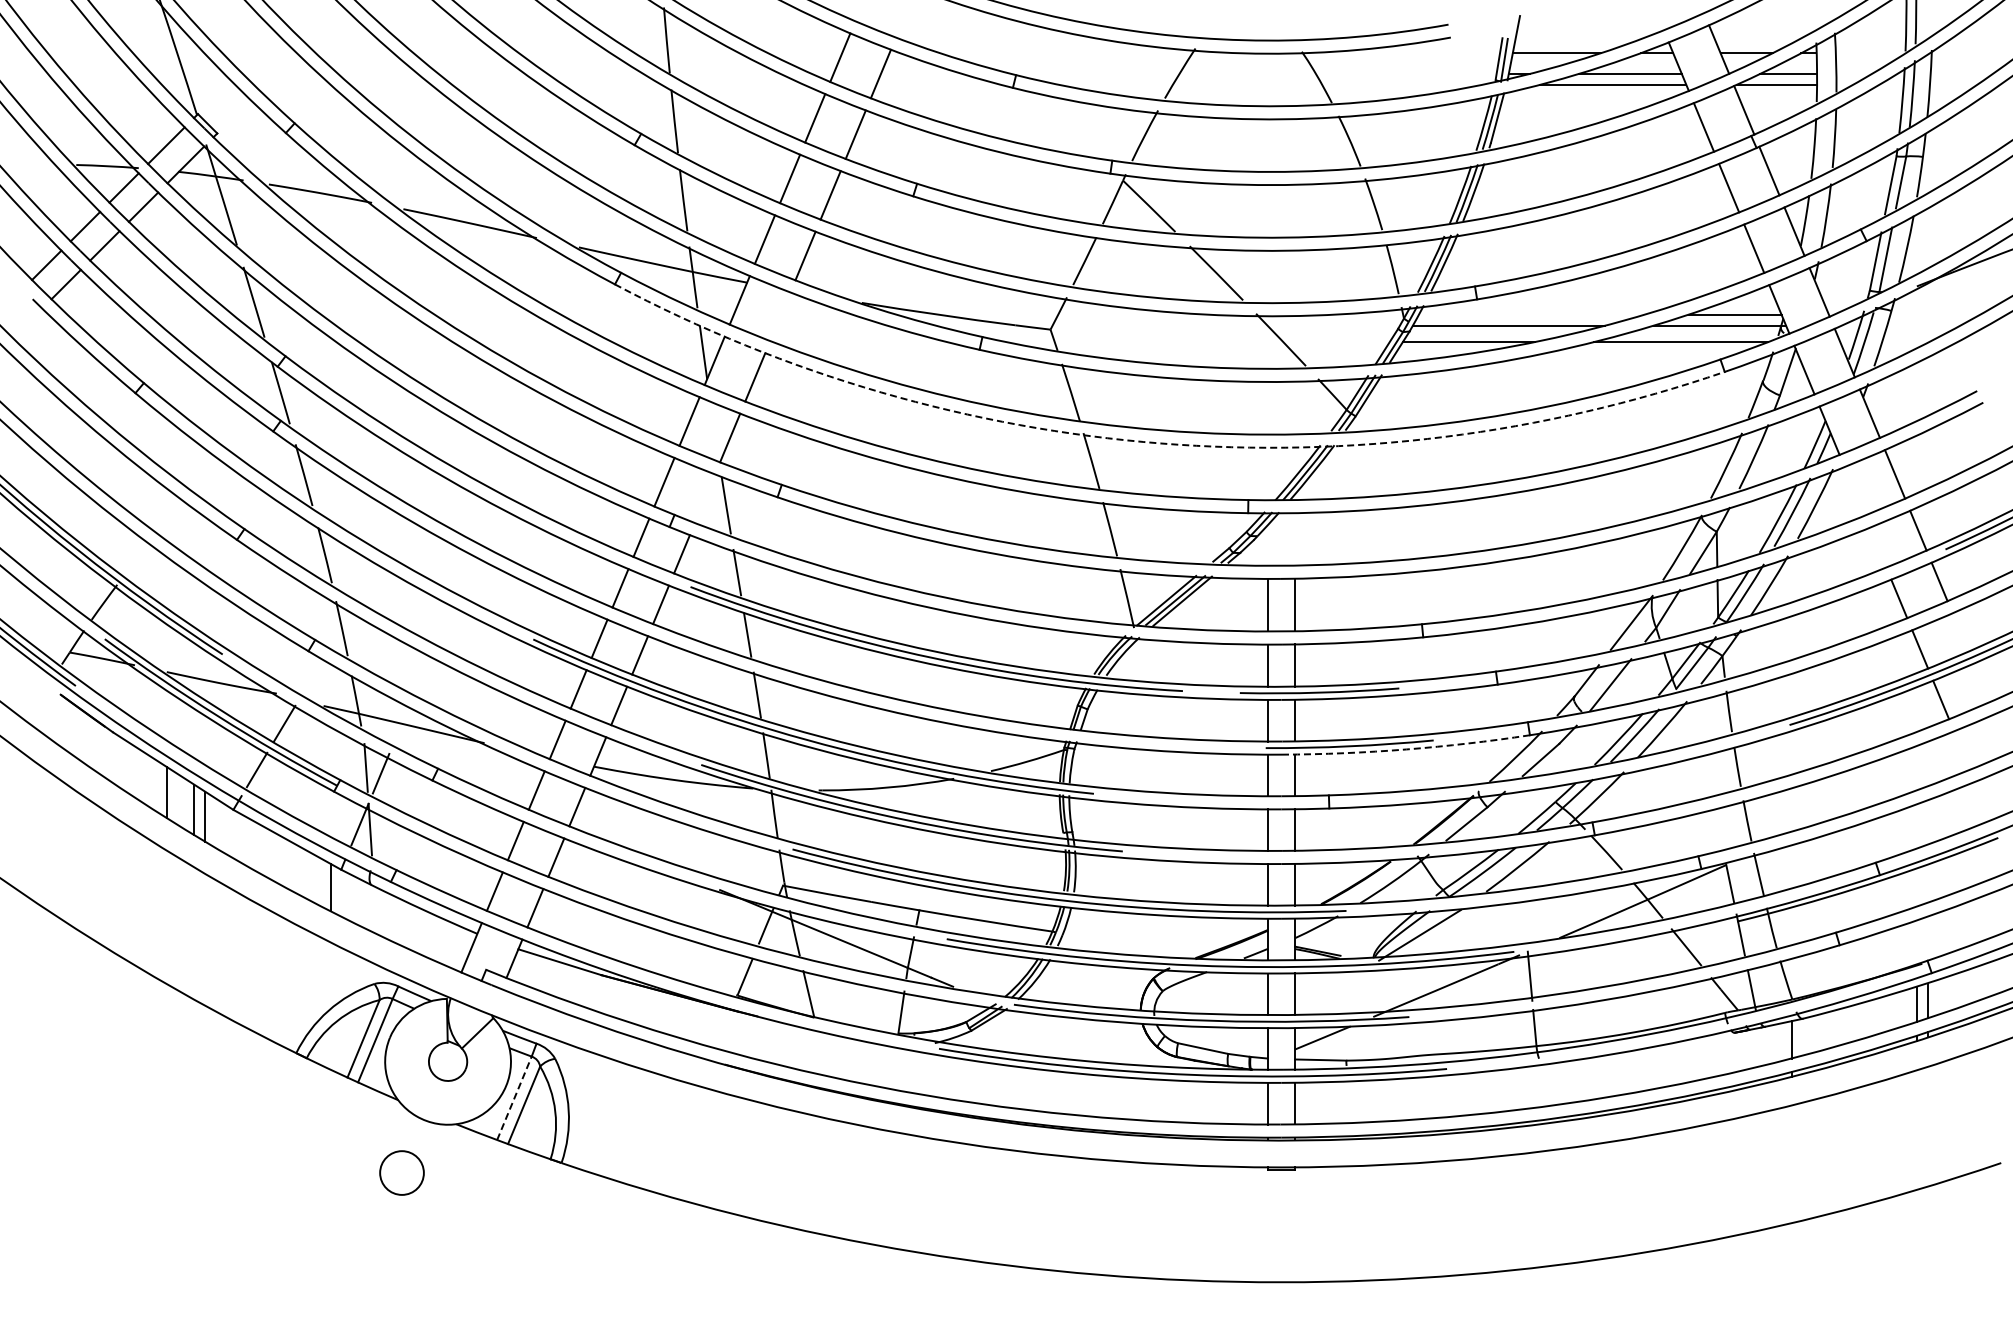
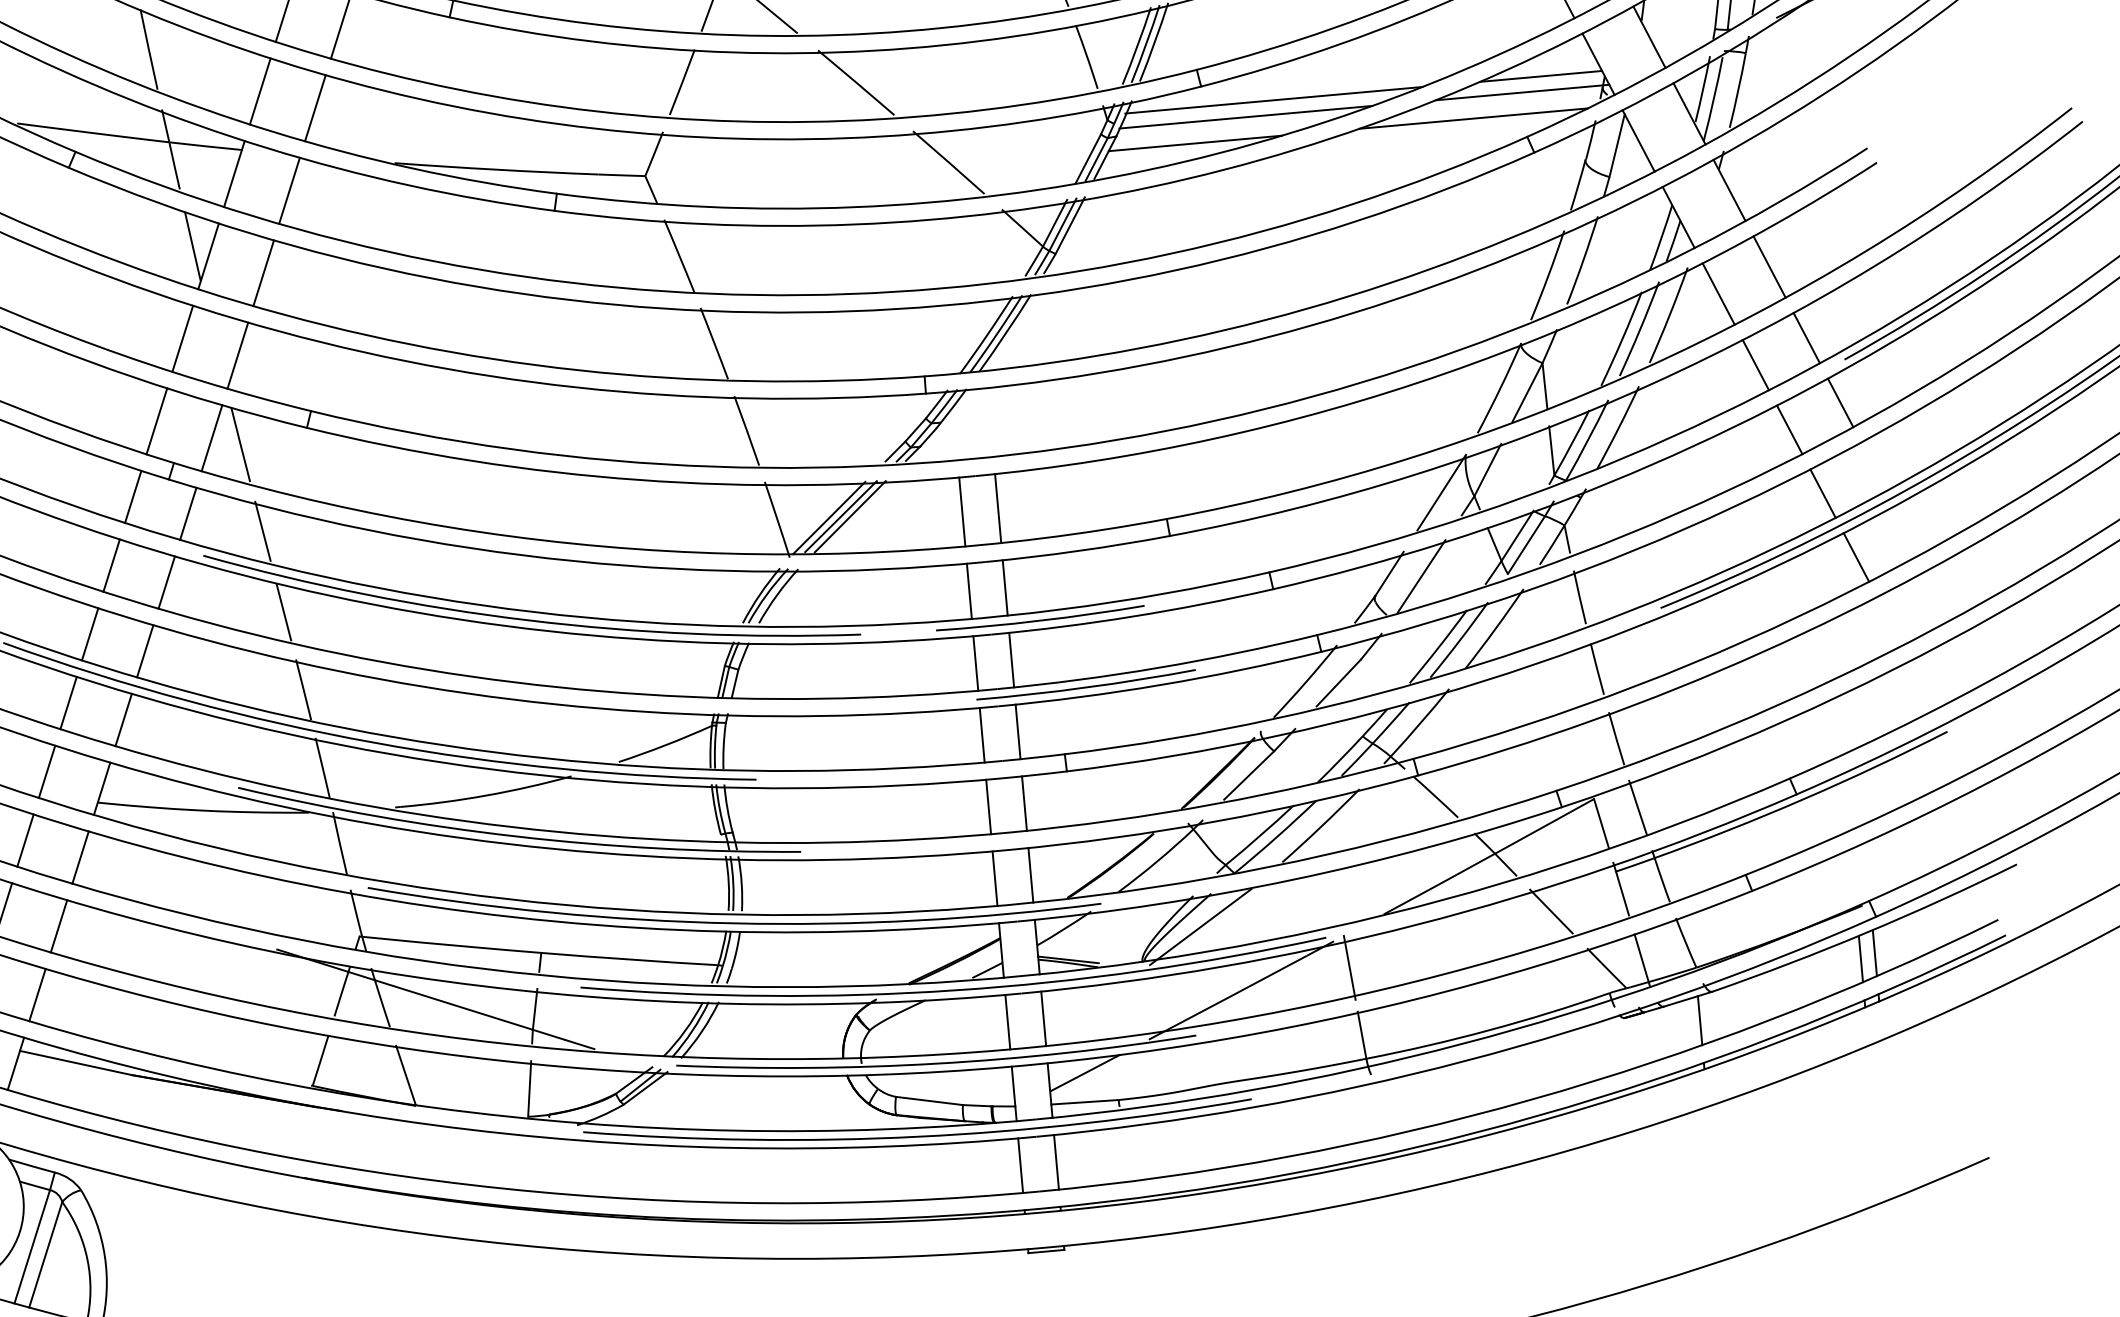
line: (1530, 314) -> (1272, 100), added
line: (780, 316) -> (289, 190), added
arc: (1160, 443) -> (802, 312), dashed -> solid
line: (1854, 491) -> (1718, 294), added
line: (704, 498) -> (211, 438), added
line: (1877, 547) -> (1755, 364), added
arc: (1406, 749) -> (1161, 684), dashed -> solid
line: (514, 1097) -> (32, 1245), dashed -> solid

